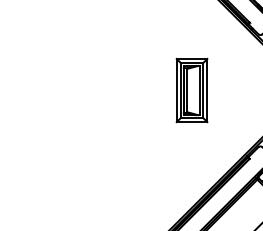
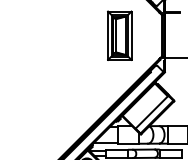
part: (191, 90) -> (119, 35), size x1.43

